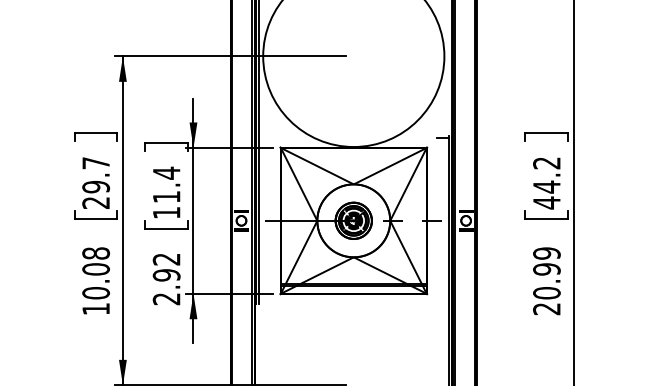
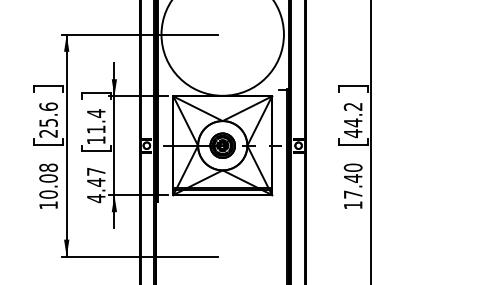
text: (95, 174) -> (48, 114), 29.7 -> 25.6
text: (165, 279) -> (95, 185), 2.92 -> 4.47
text: (545, 281) -> (352, 186), 20.99 -> 17.40

